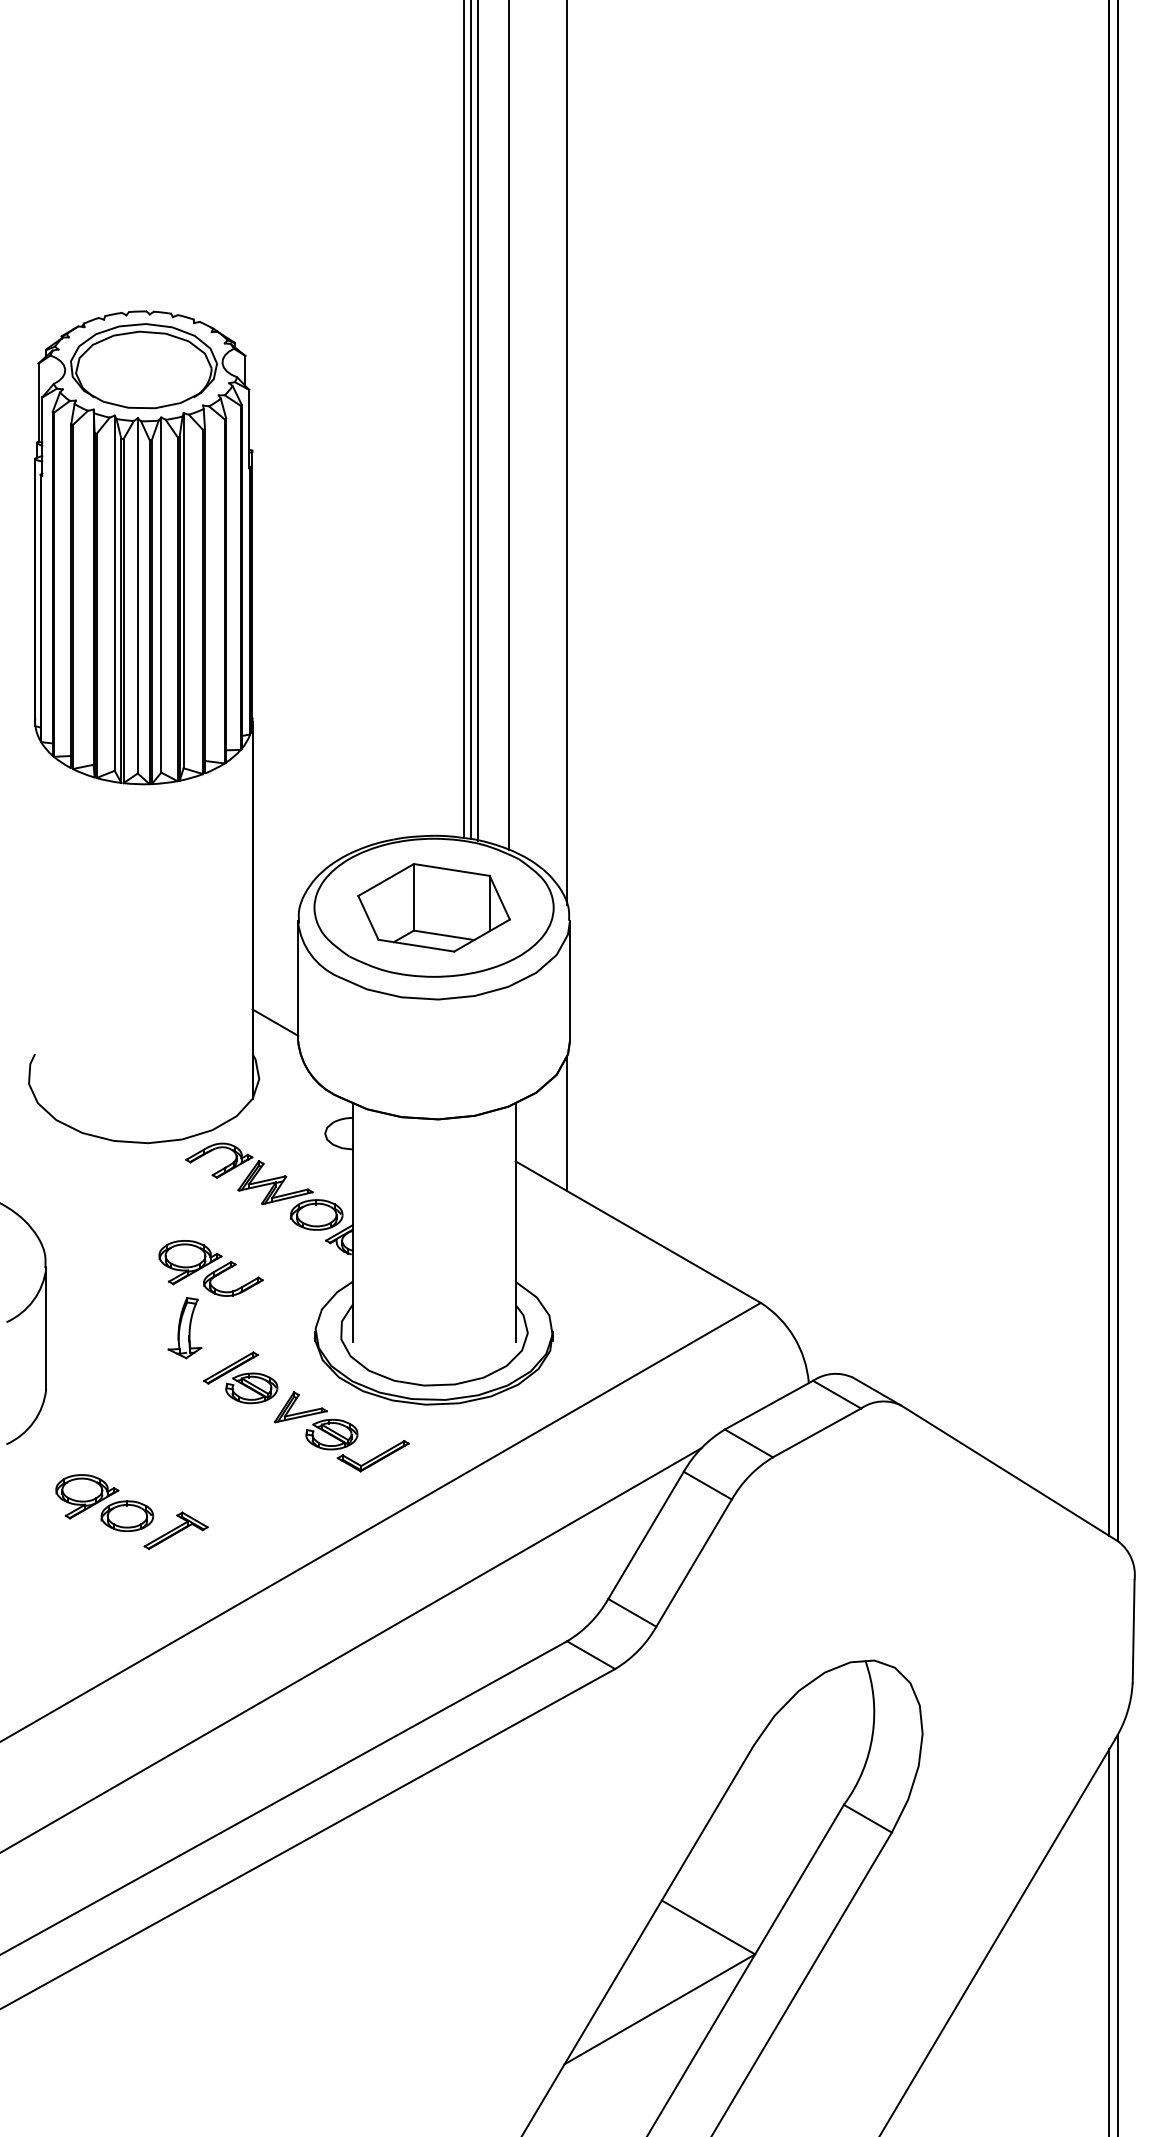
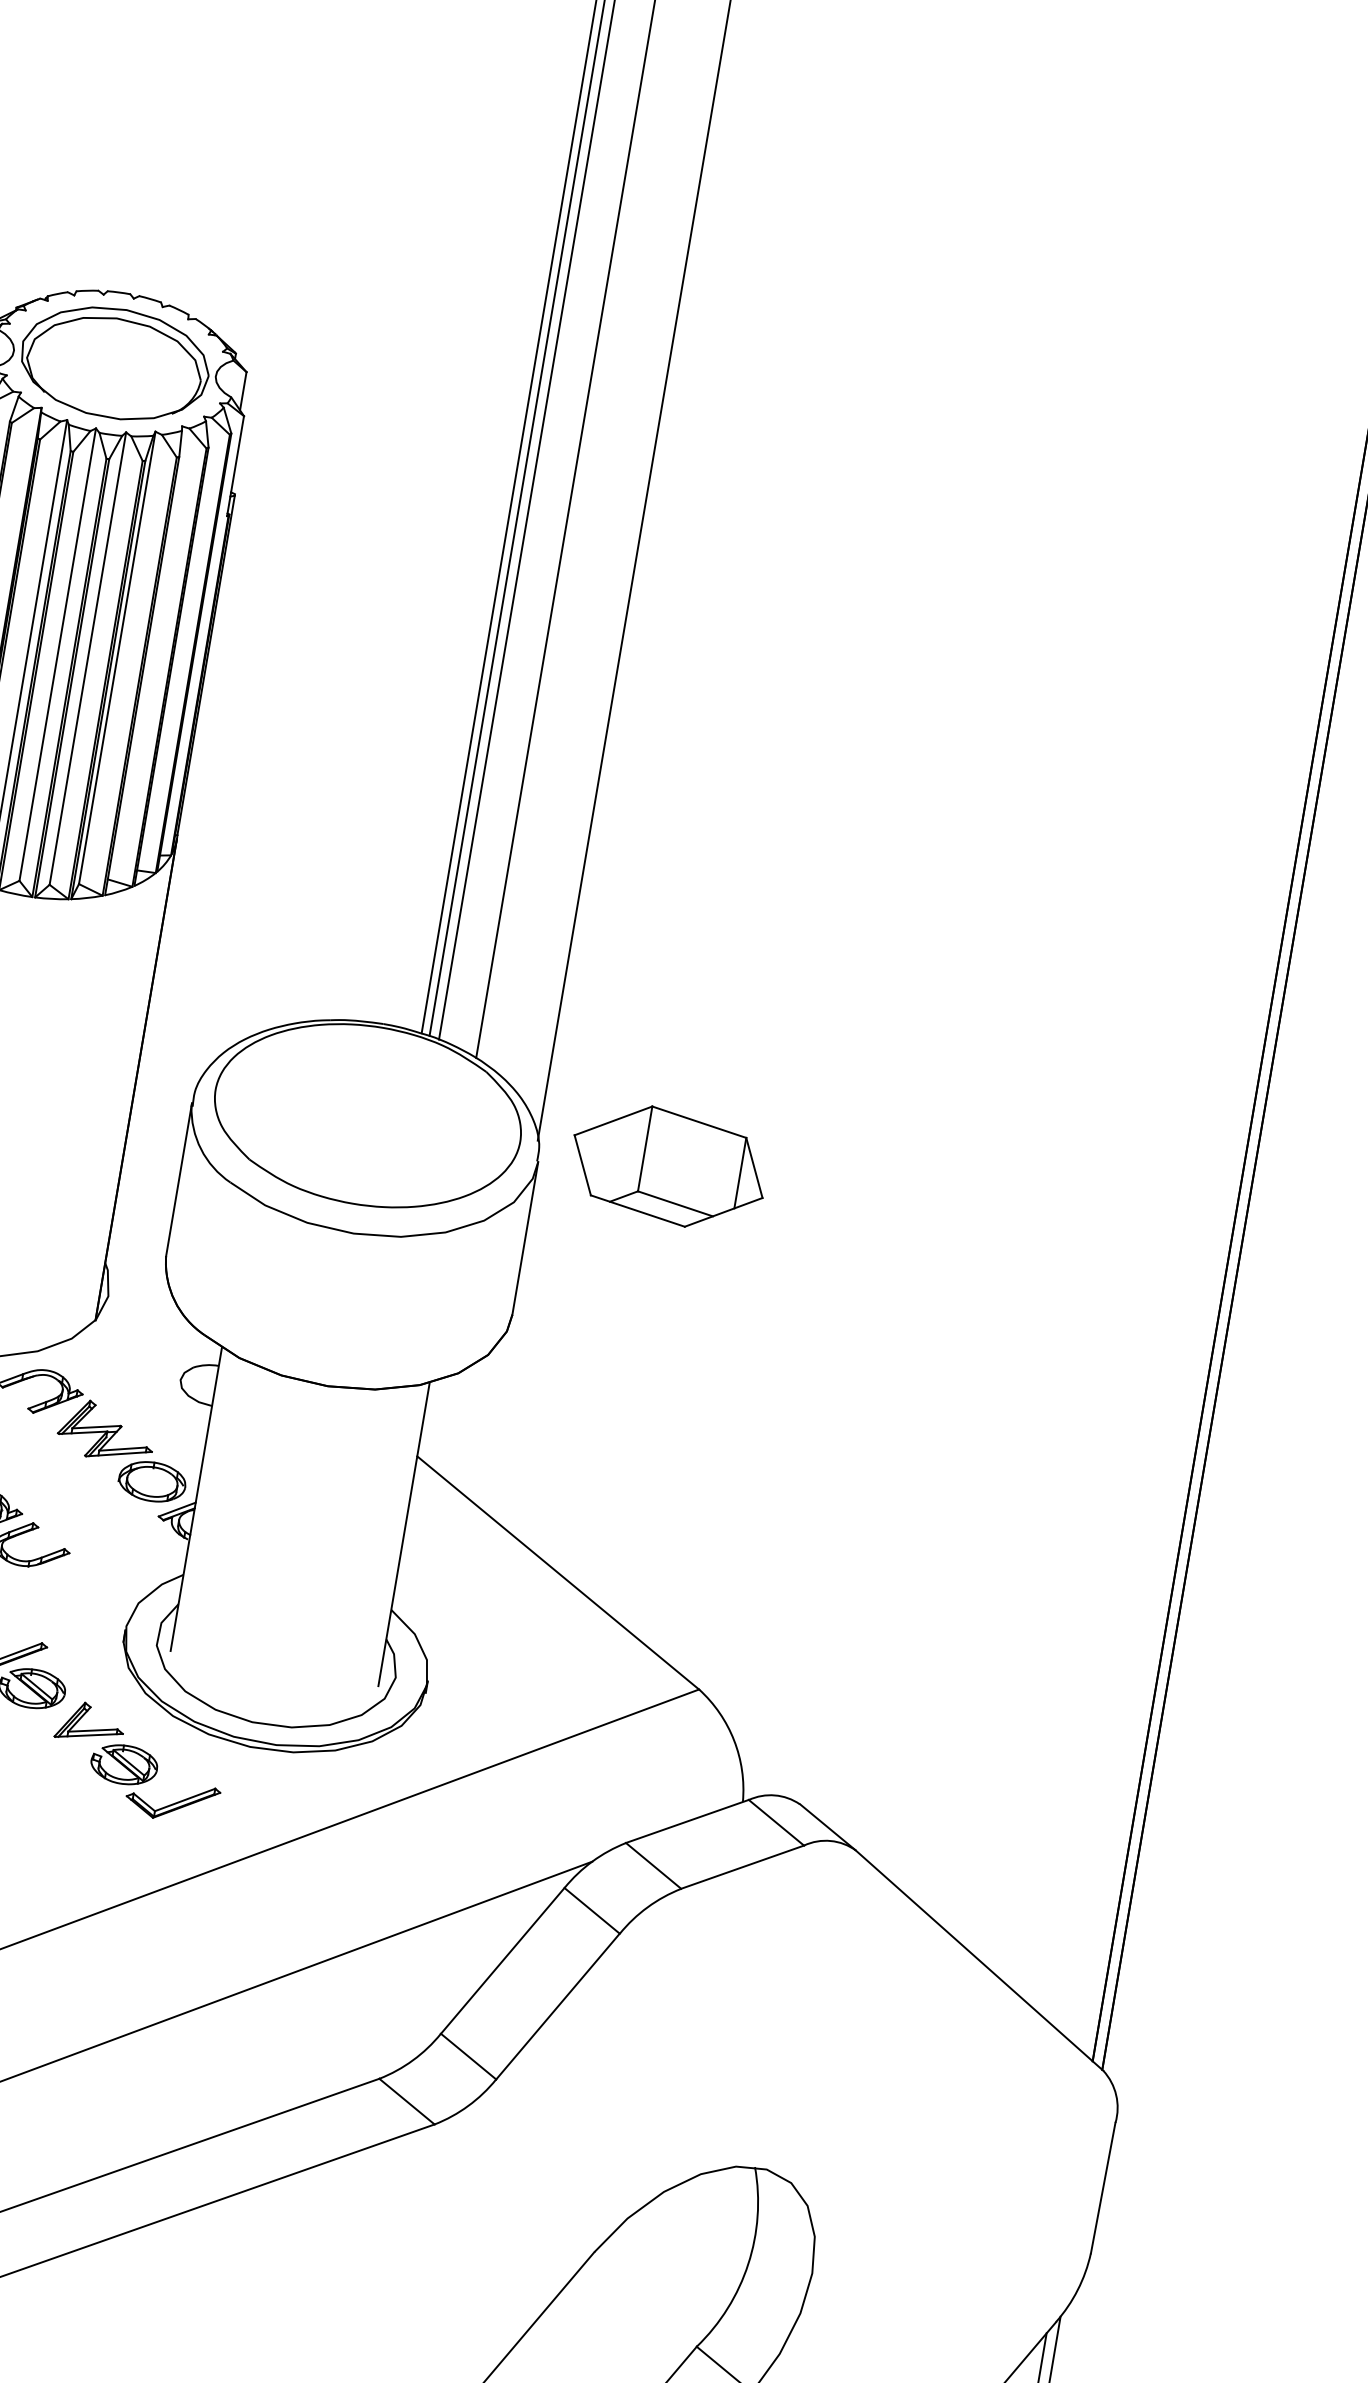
part: (433, 907) -> (667, 1166), moved
line: (275, 1022) -> (141, 1227), removed
line: (566, 1123) -> (490, 1419), removed

